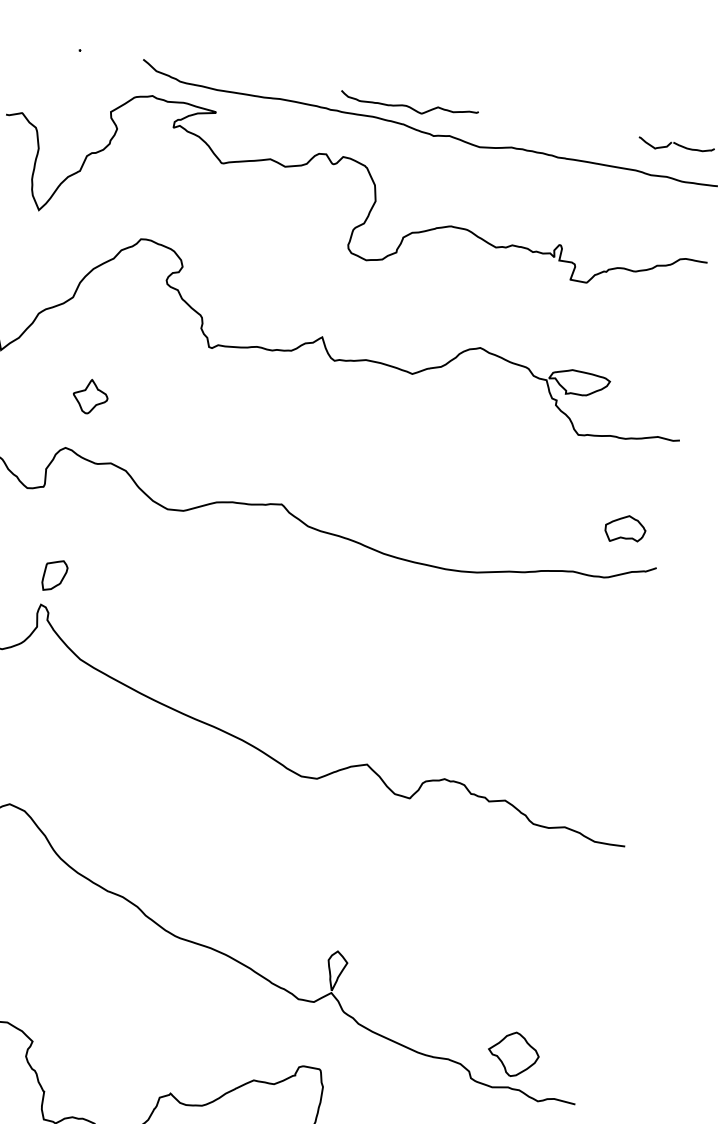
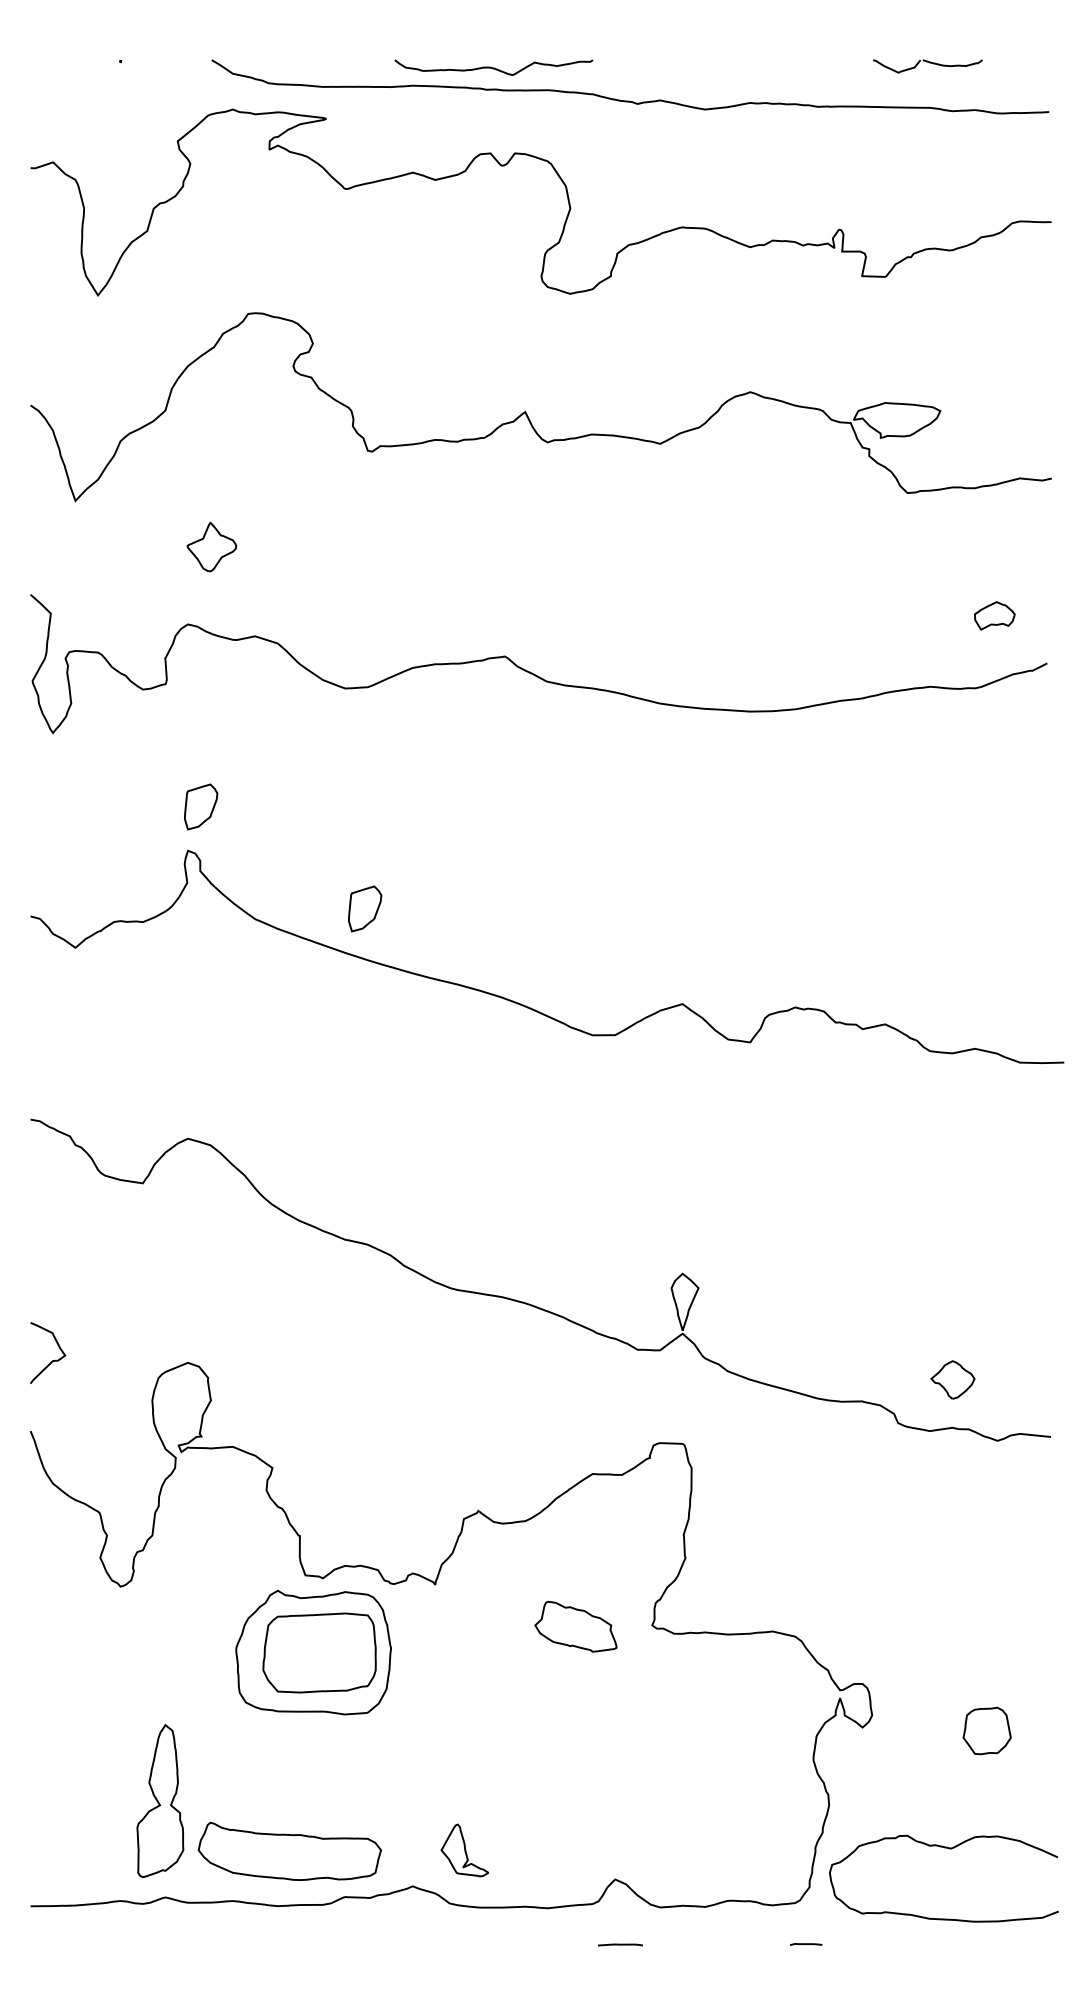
curve: (409, 106) -> (493, 67), moved
part: (675, 147) -> (927, 66), moved
part: (625, 529) -> (994, 615), size x0.7
part: (157, 663) -> (365, 908), added
part: (513, 1053) -> (952, 1379), size x0.6

